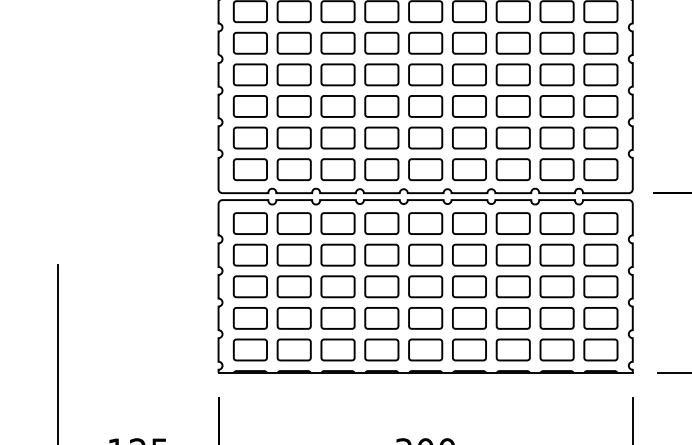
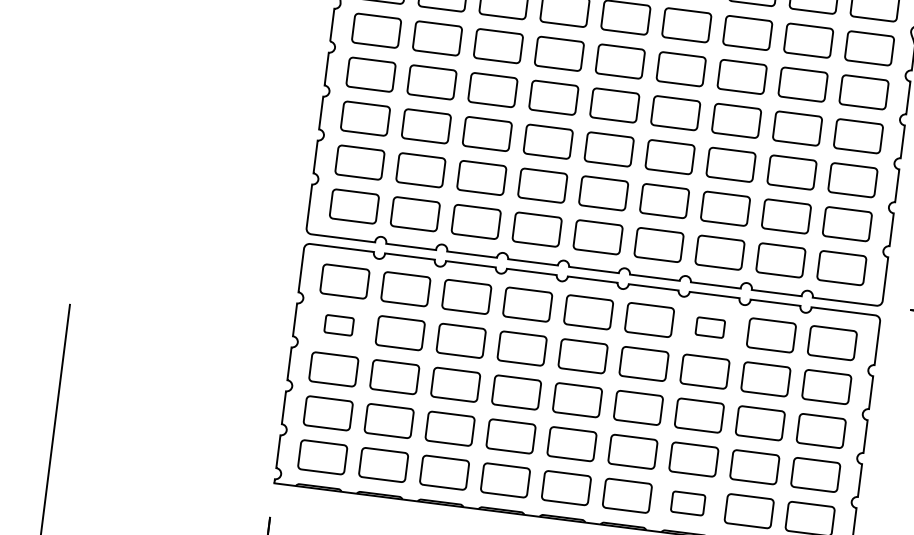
part: (512, 223) -> (709, 327), size x0.6
part: (249, 254) -> (338, 324), size x0.6
part: (512, 349) -> (687, 502), size x0.7

